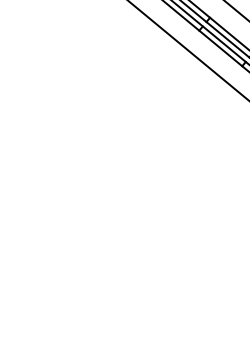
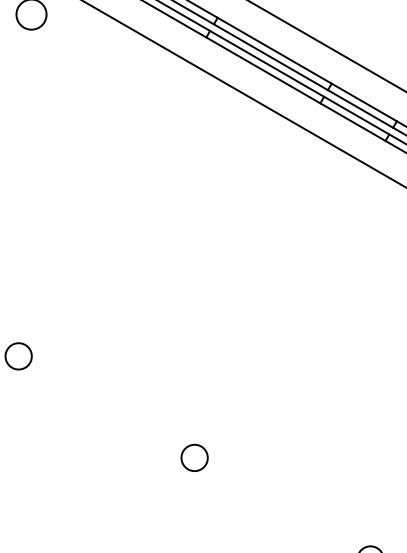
circle: (63, 273) -> (194, 457), added

